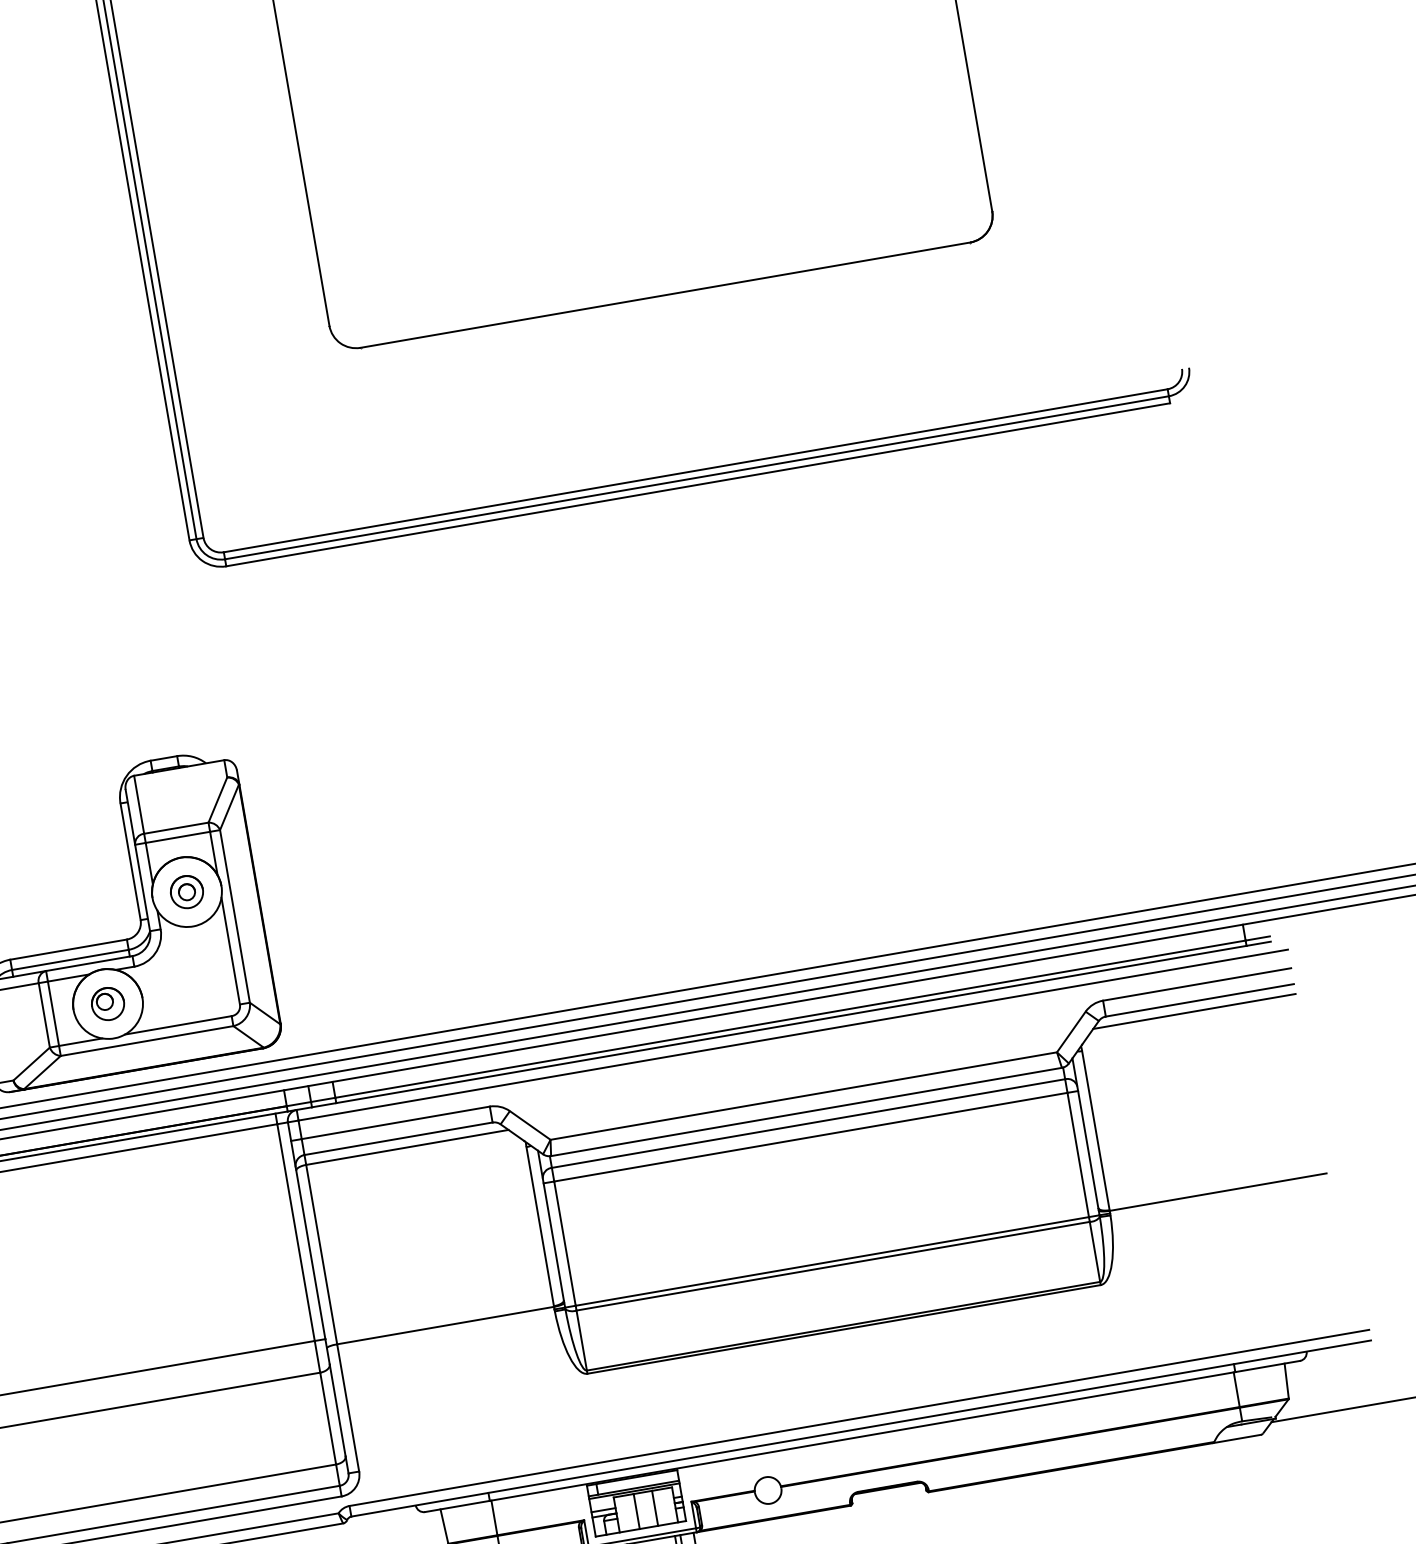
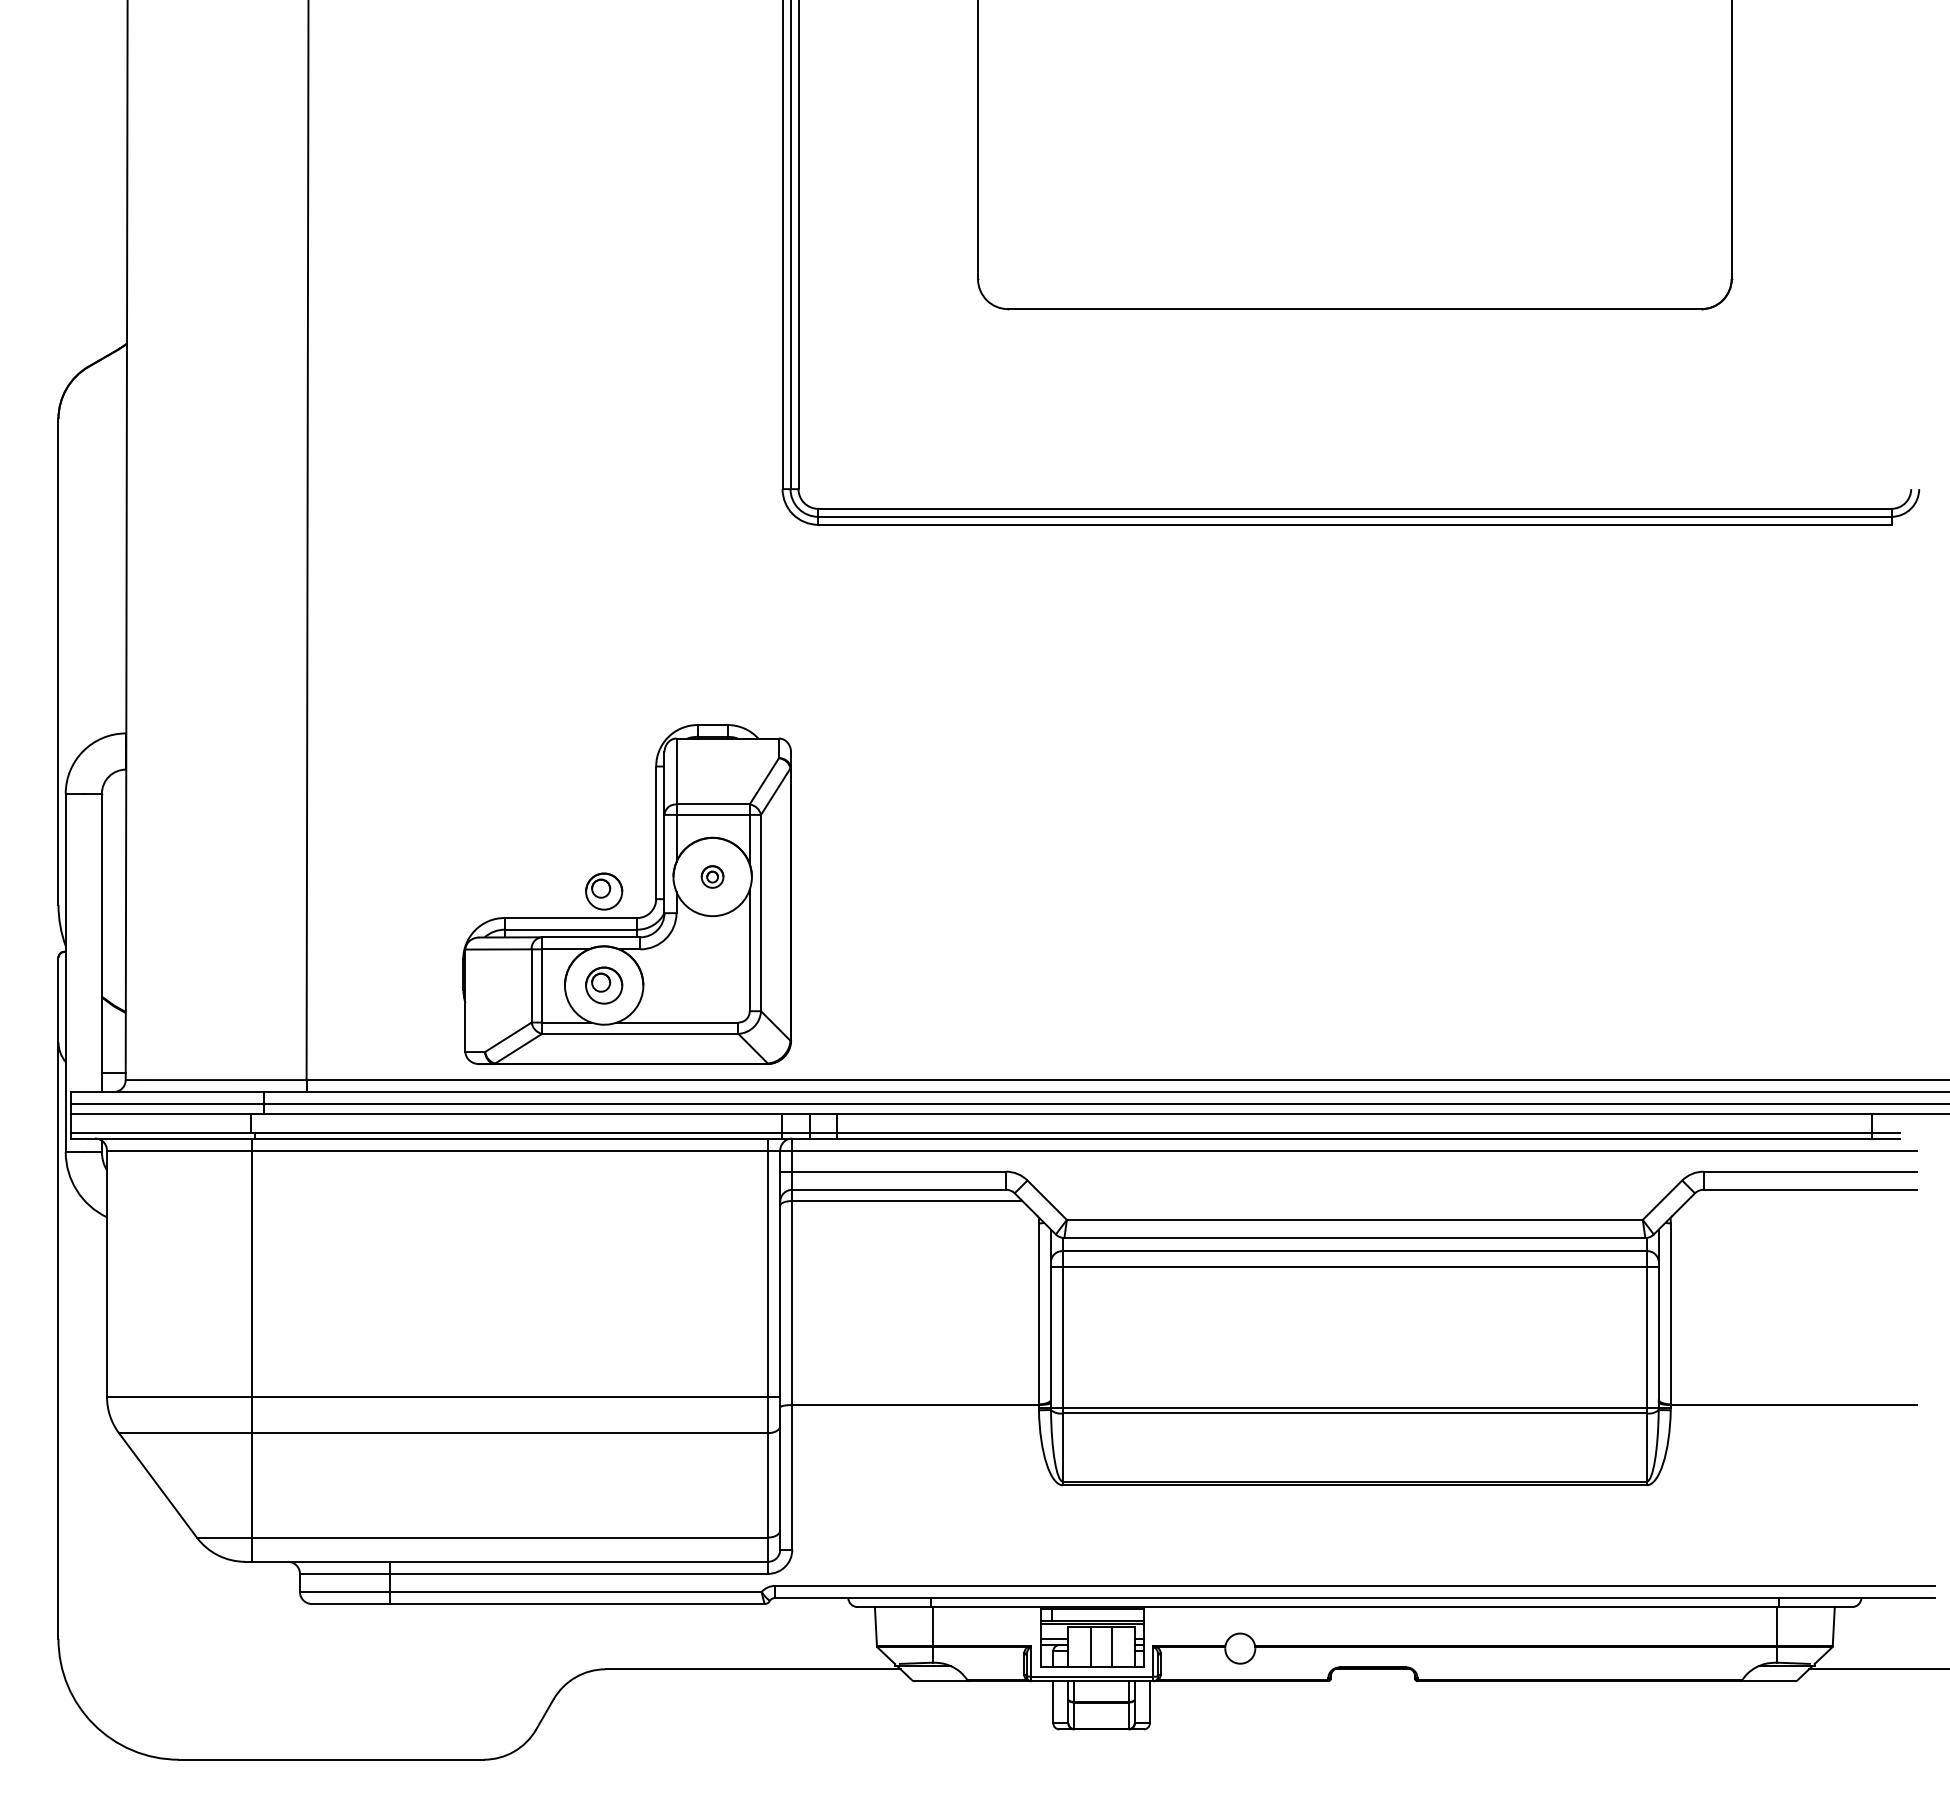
part: (186, 891) -> (712, 876), size x0.6
part: (94, 921) -> (604, 891), added
line: (1194, 1011) -> (1802, 1201), removed

